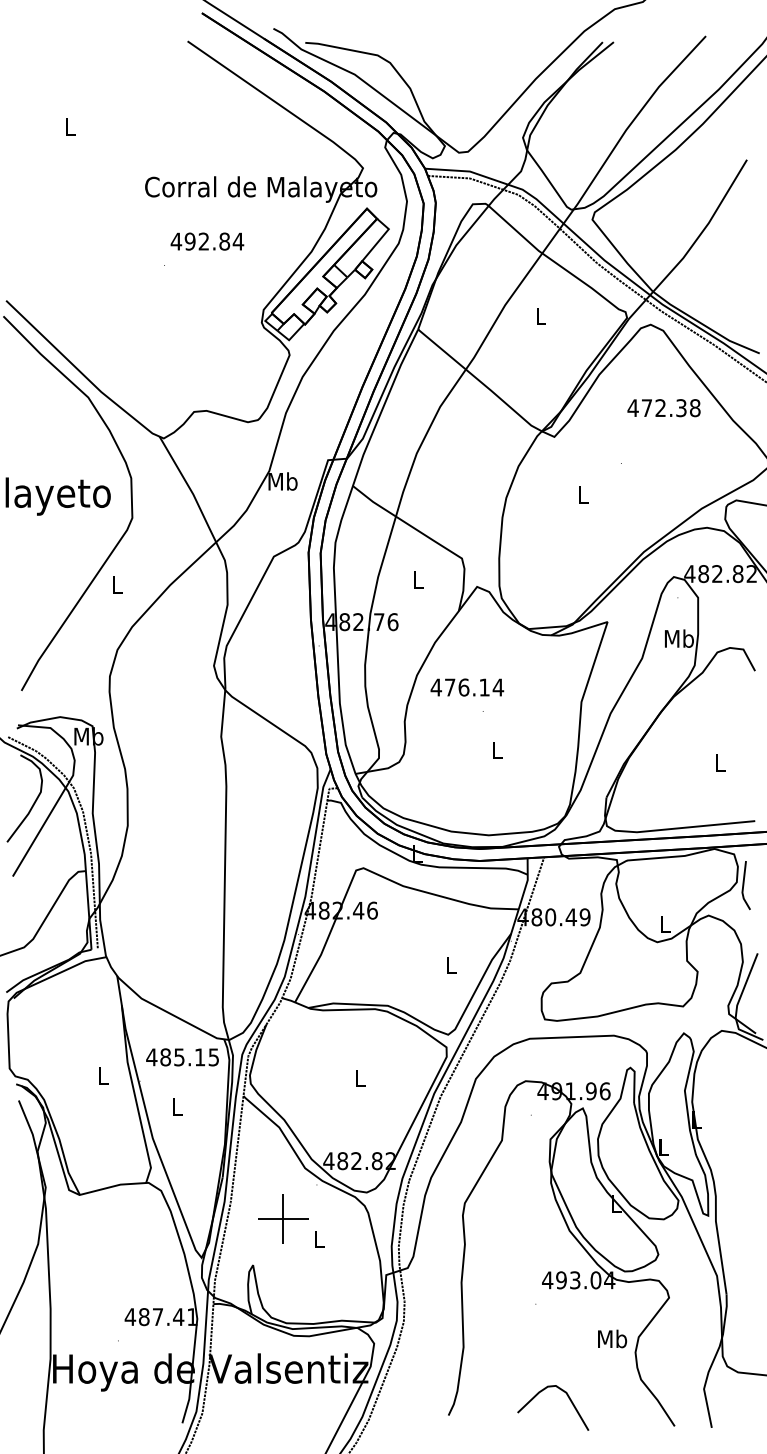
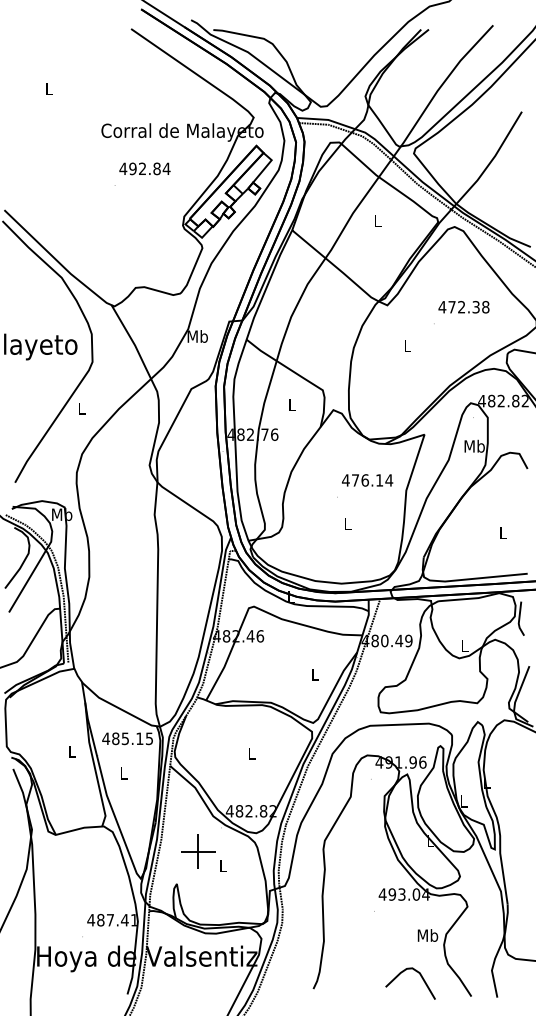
text: (663, 408) -> (463, 307), moved
text: (467, 687) -> (367, 480), moved
curve: (568, 1400) -> (421, 978), moved

